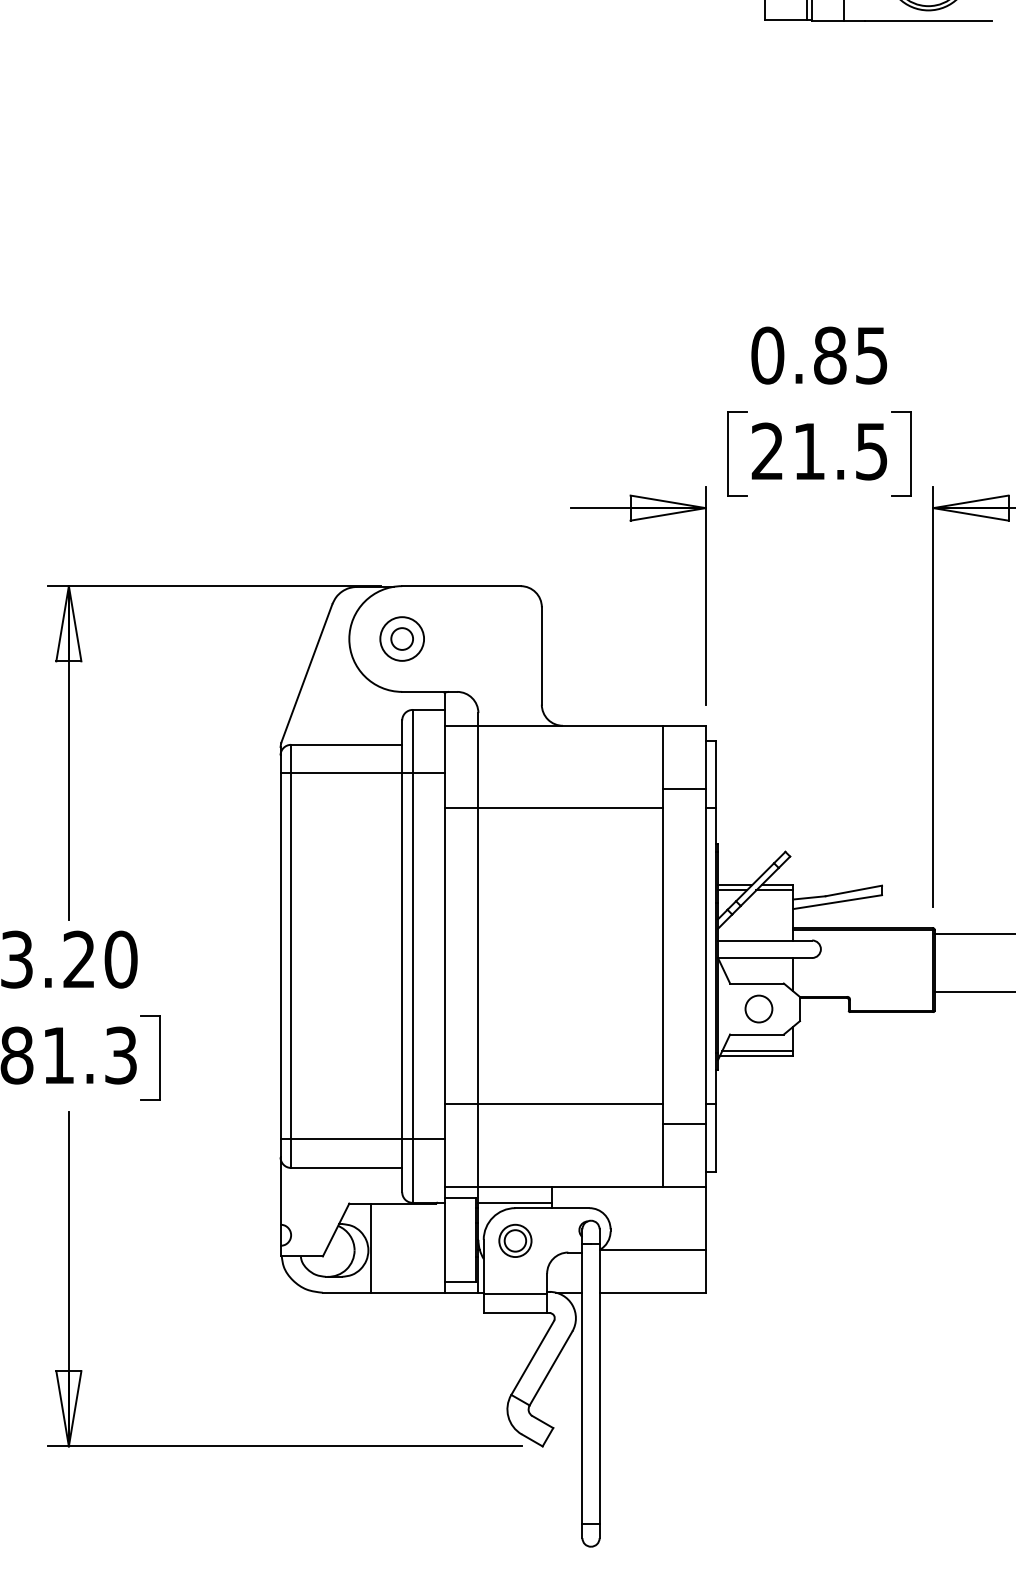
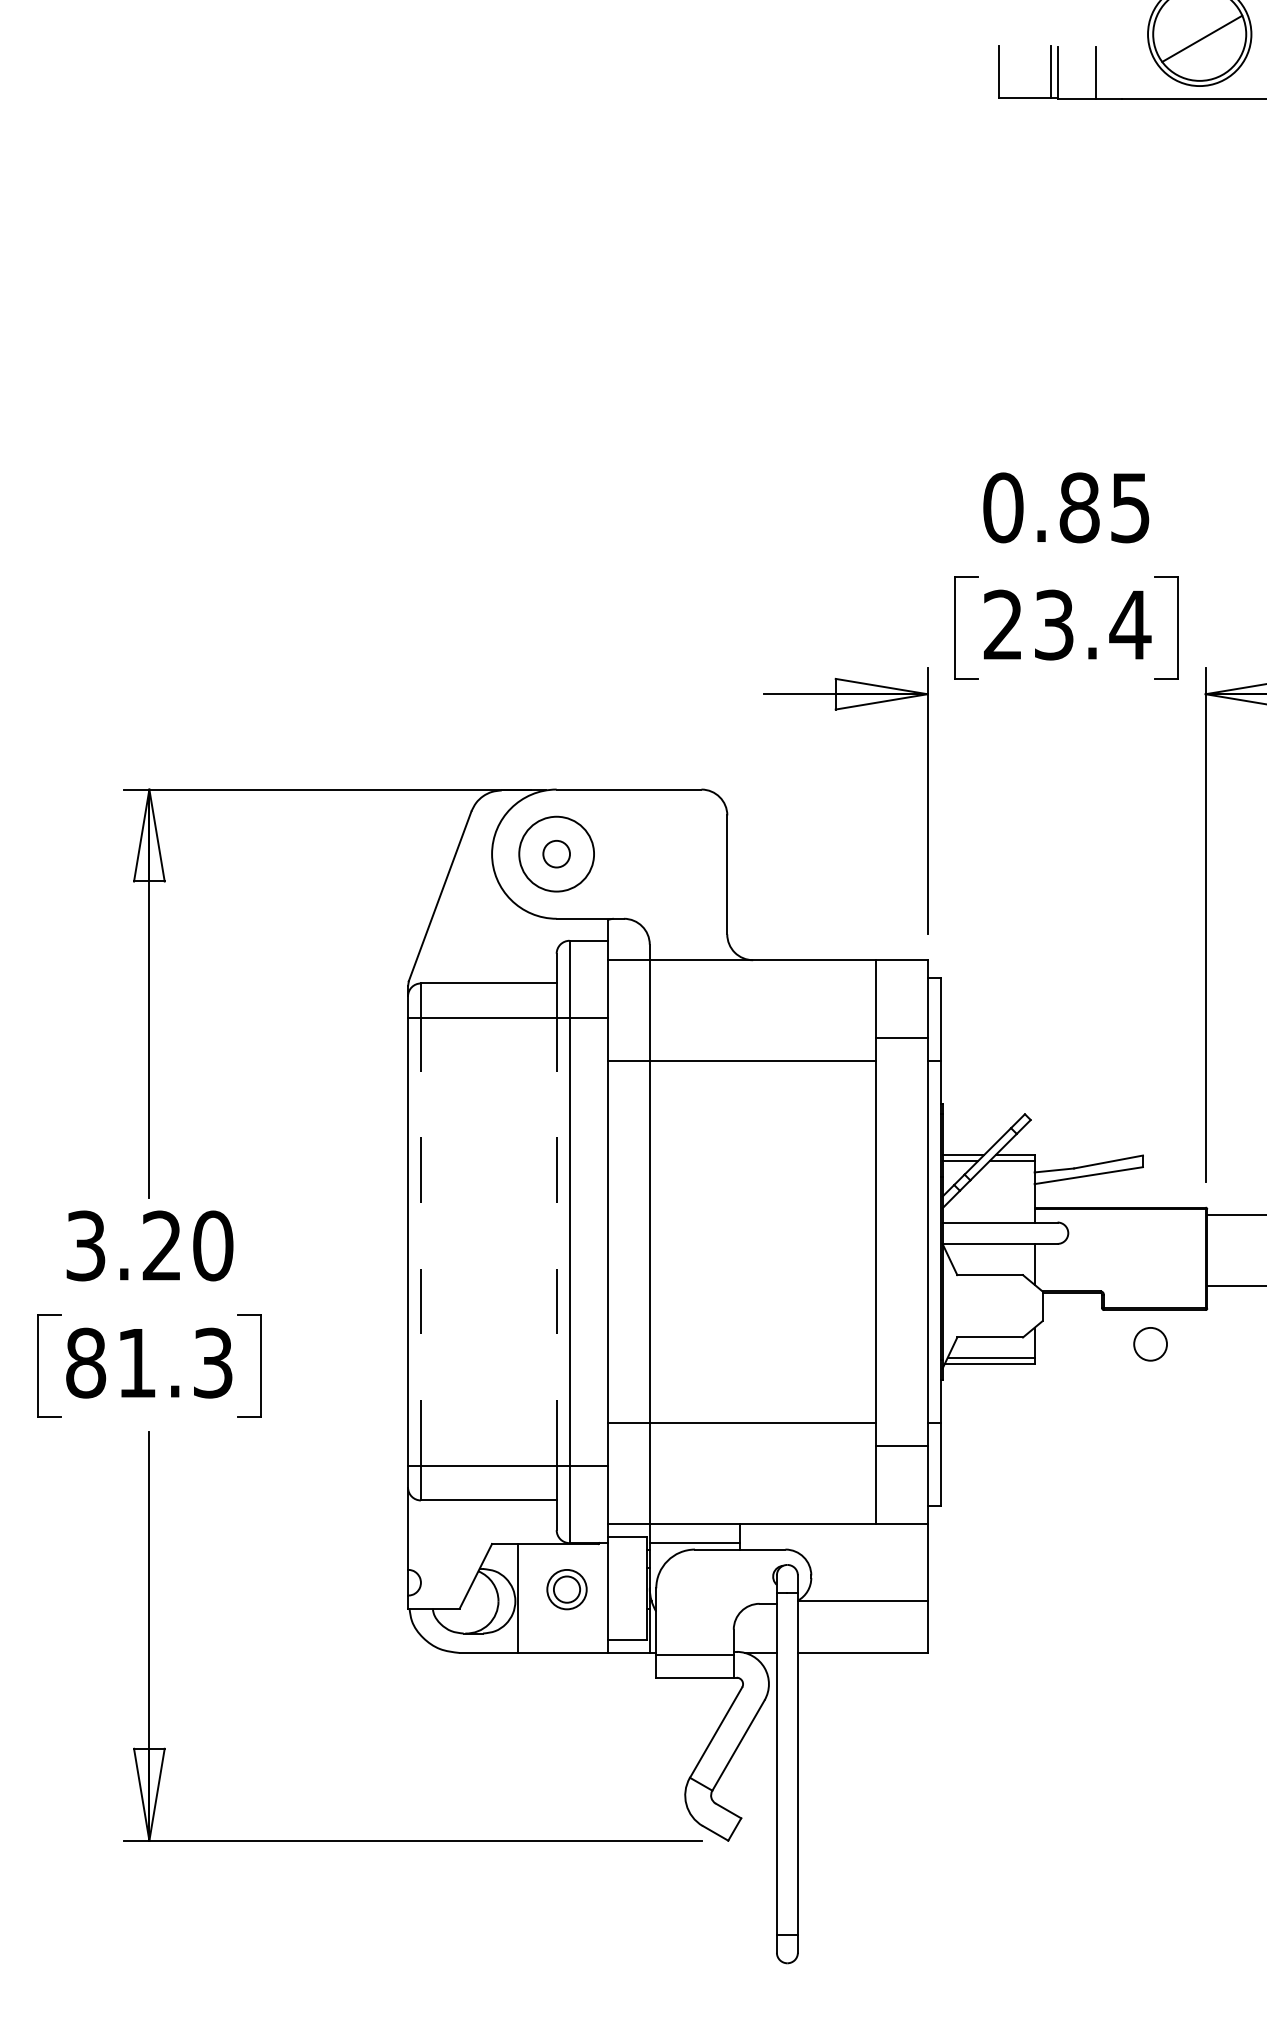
text: (841, 451) -> (1093, 624), 21.5 -> 23.4
circle: (402, 638) -> (556, 853), size x1.4
line: (290, 956) -> (420, 1241), solid -> dashed
line: (402, 956) -> (556, 1241), solid -> dashed
circle: (758, 1009) -> (1150, 1344), moved
part: (515, 1240) -> (566, 1589), moved

